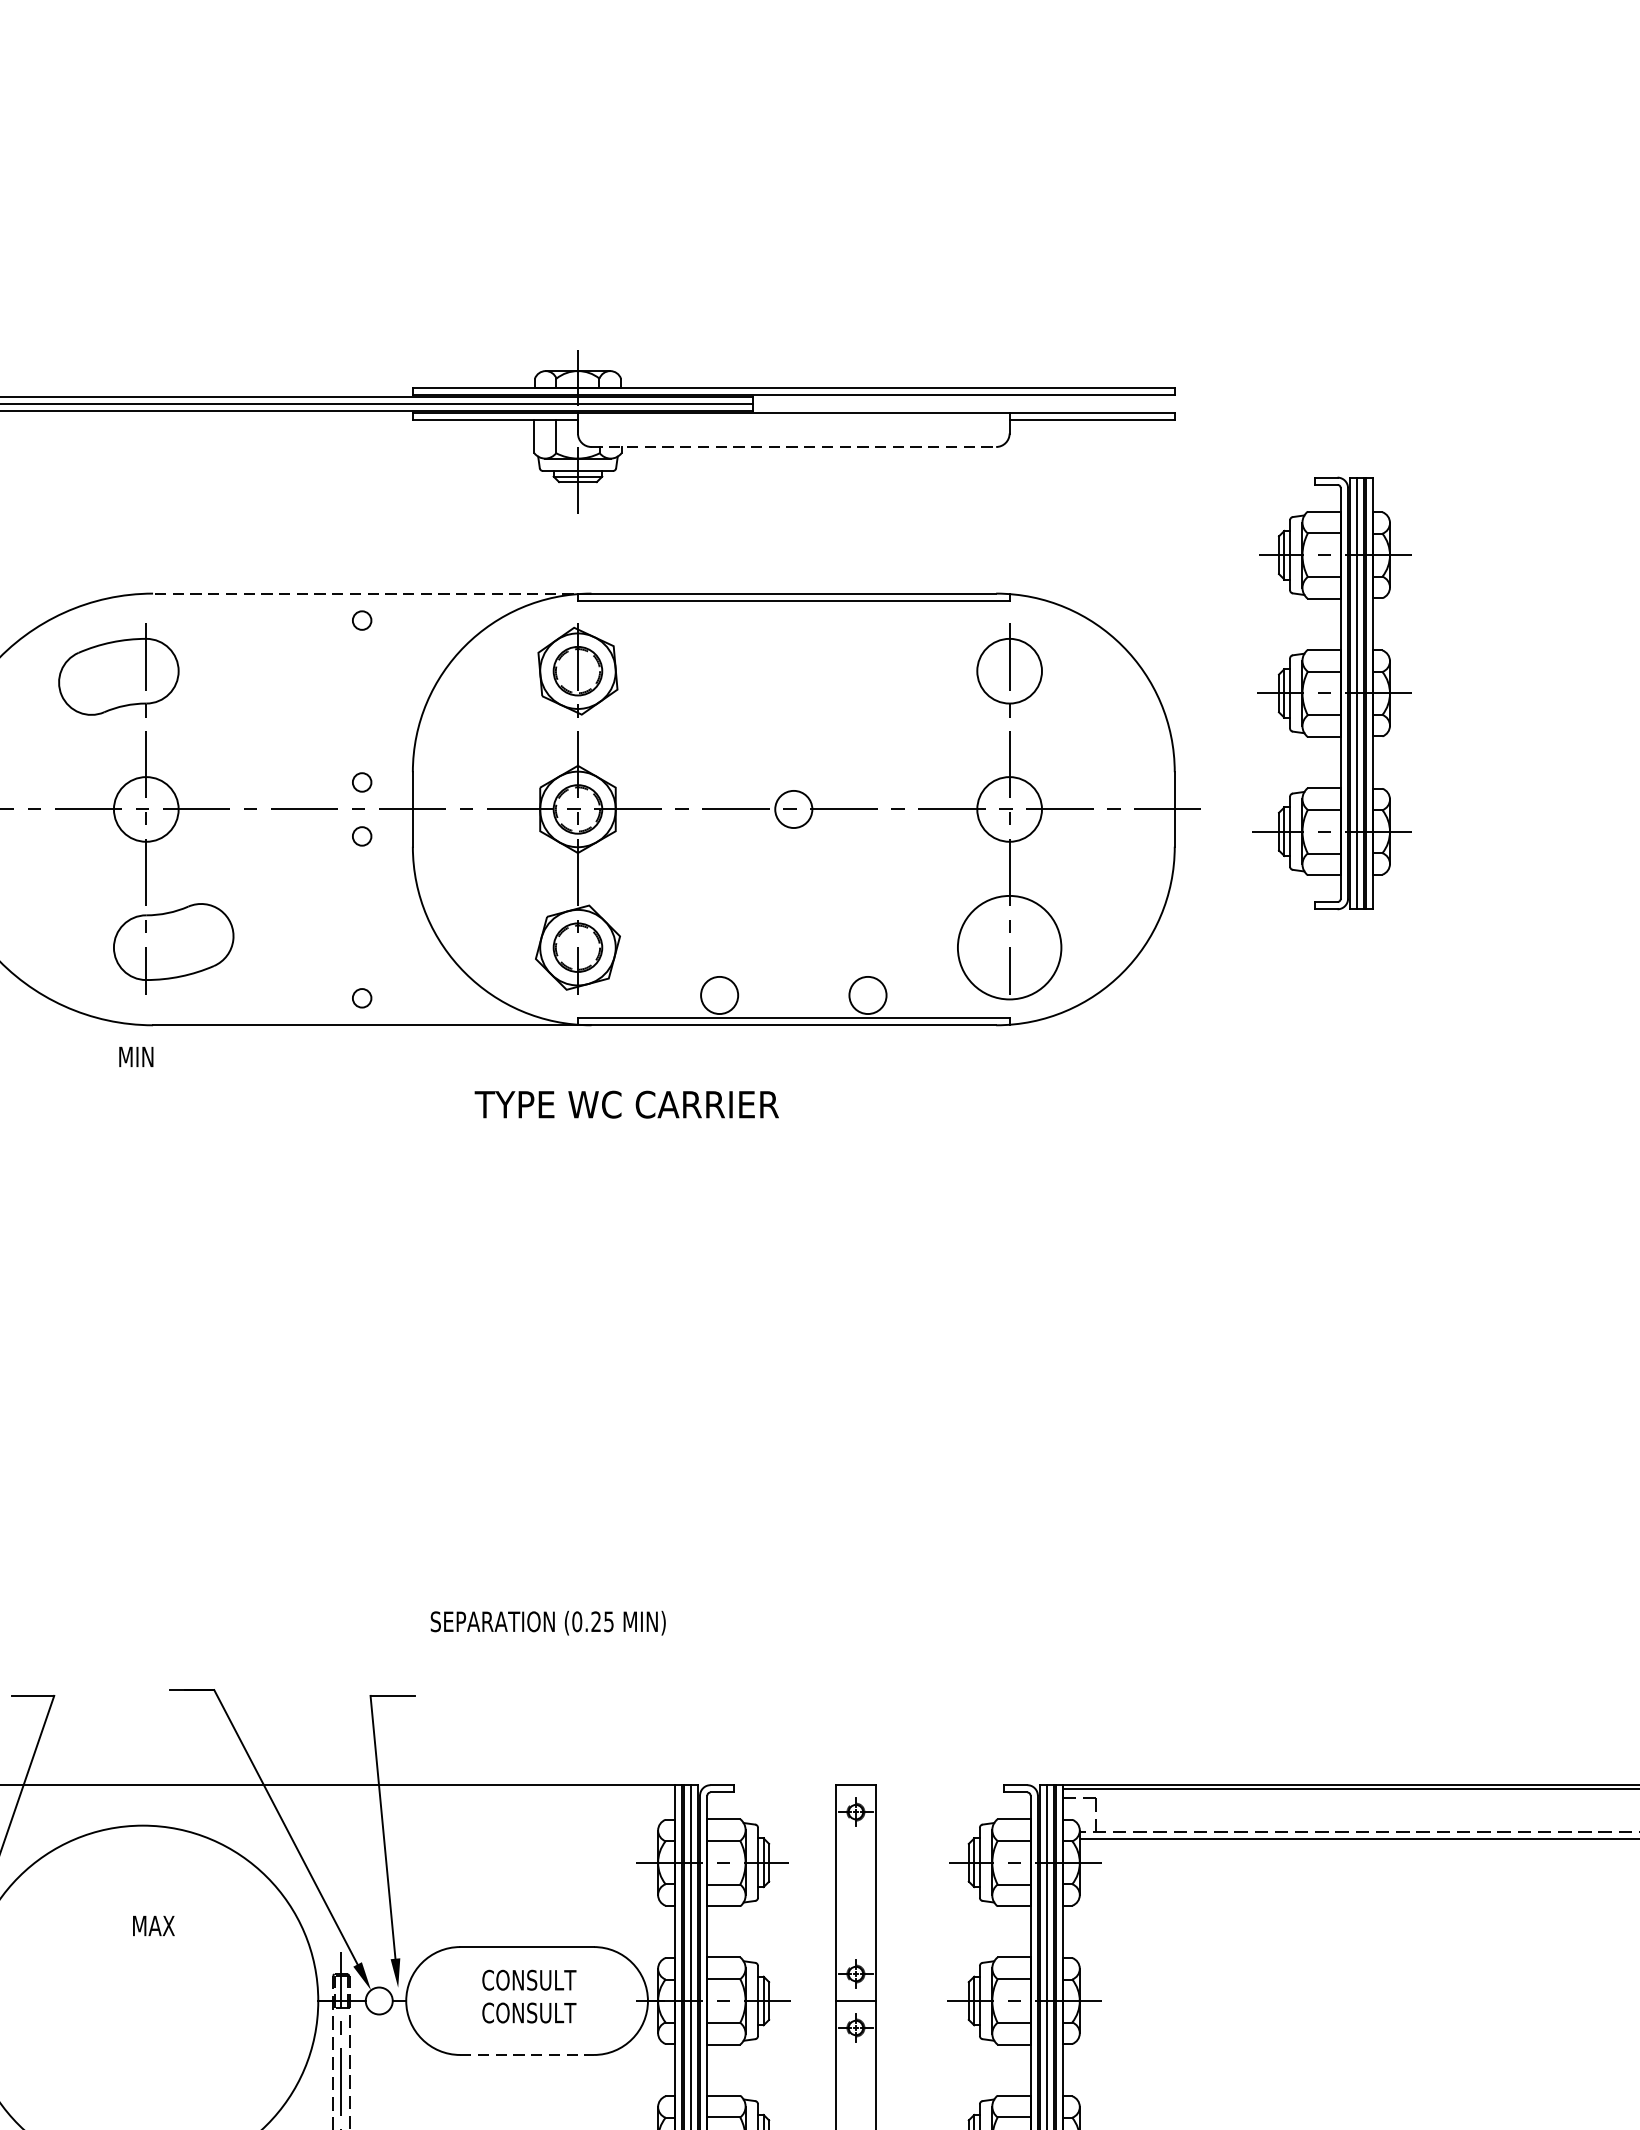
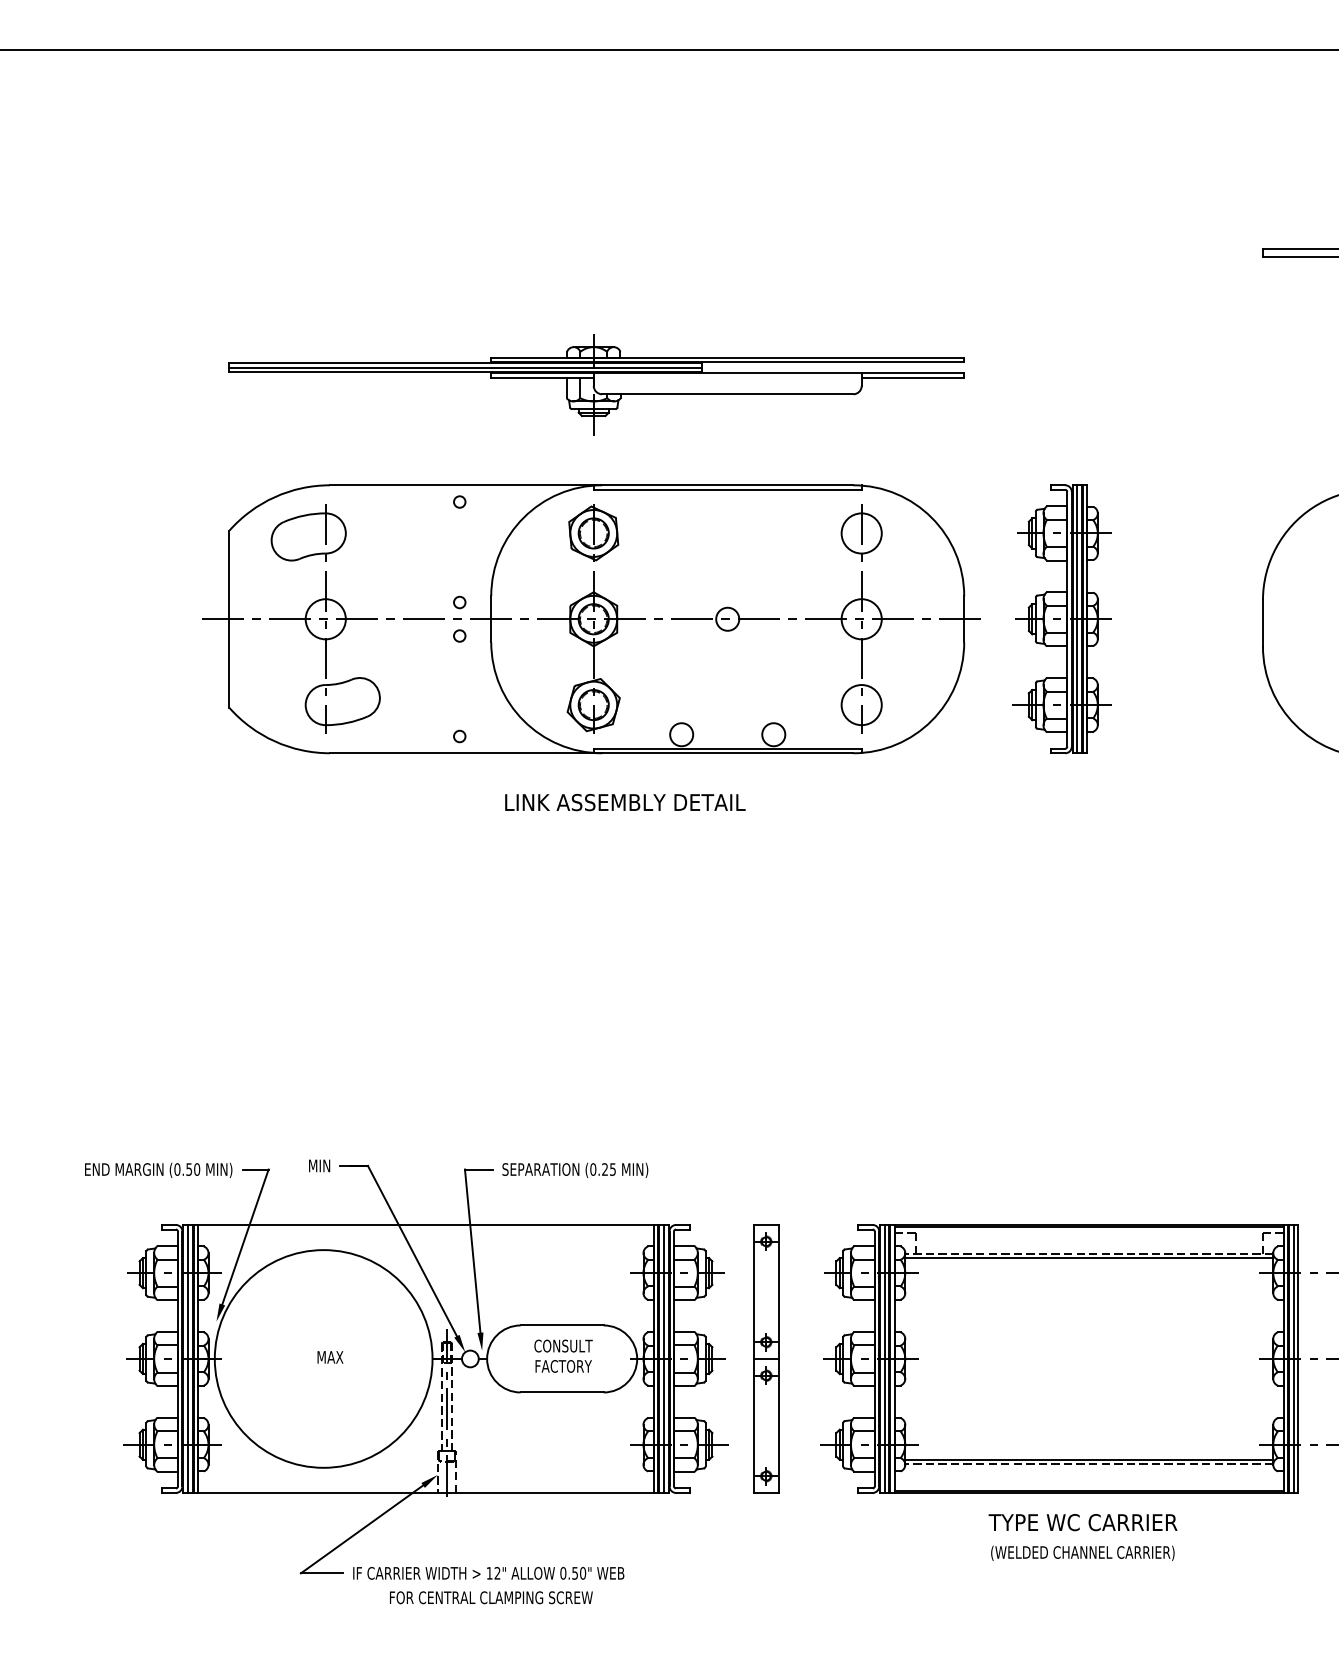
line: (793, 447) -> (727, 394), dashed -> solid
line: (371, 593) -> (465, 485), dashed -> solid
part: (1331, 693) -> (1061, 619), moved
circle: (1009, 948) -> (861, 705), size x0.62
text: (136, 1056) -> (319, 1165), moved
text: (629, 1104) -> (625, 802), TYPE WC CARRIER -> LINK ASSEMBLY DETAIL
text: (548, 1621) -> (575, 1169), moved
text: (153, 1926) -> (330, 1357), moved
text: (529, 2013) -> (563, 1366), CONSULT -> FACTORY
line: (527, 2055) -> (562, 1392), dashed -> solid

